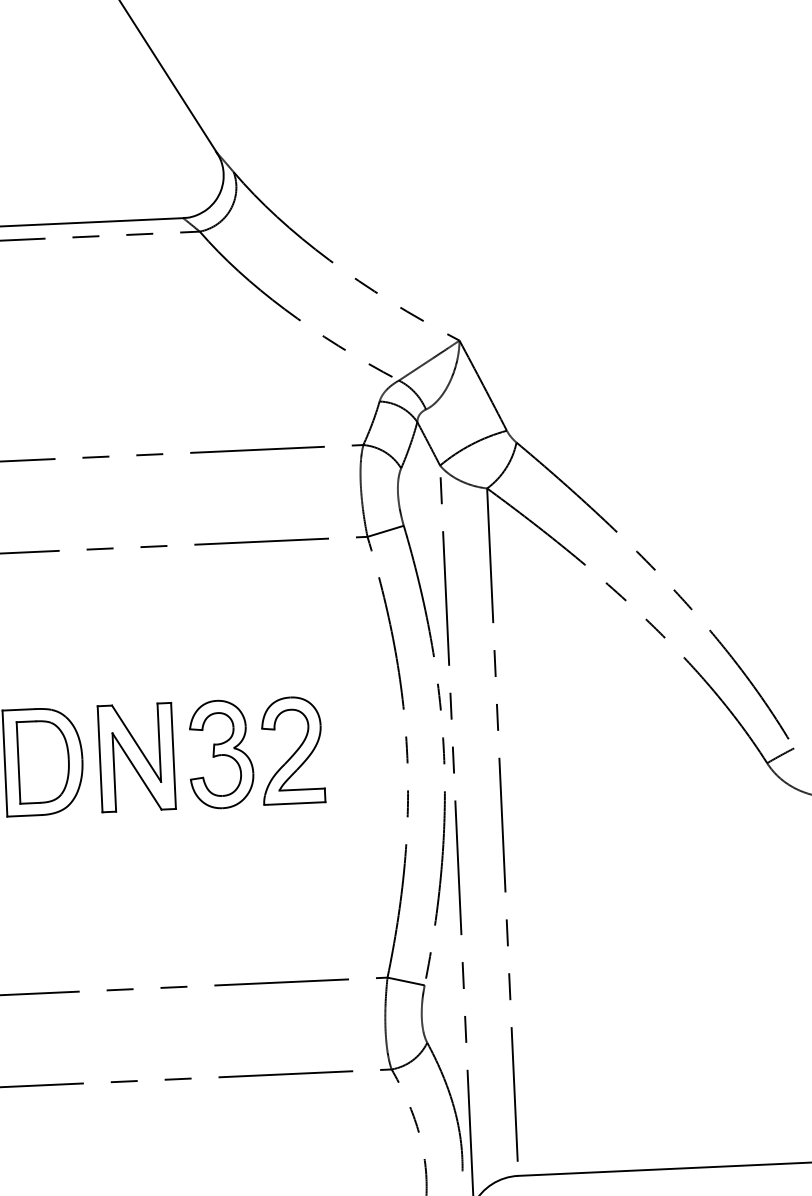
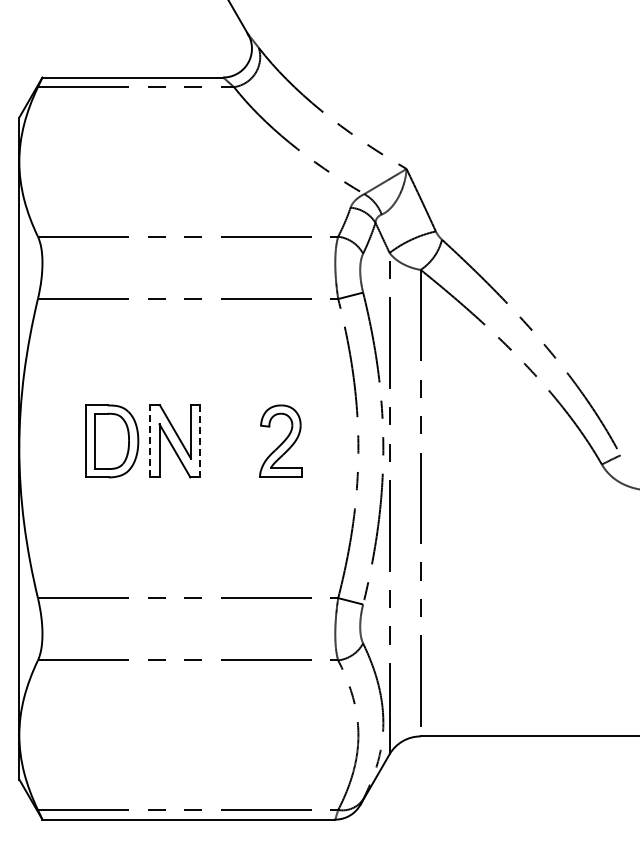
part: (221, 753) -> (232, 441), removed
line: (174, 756) -> (200, 441), solid -> dashed
line: (100, 759) -> (150, 441), solid -> dashed

